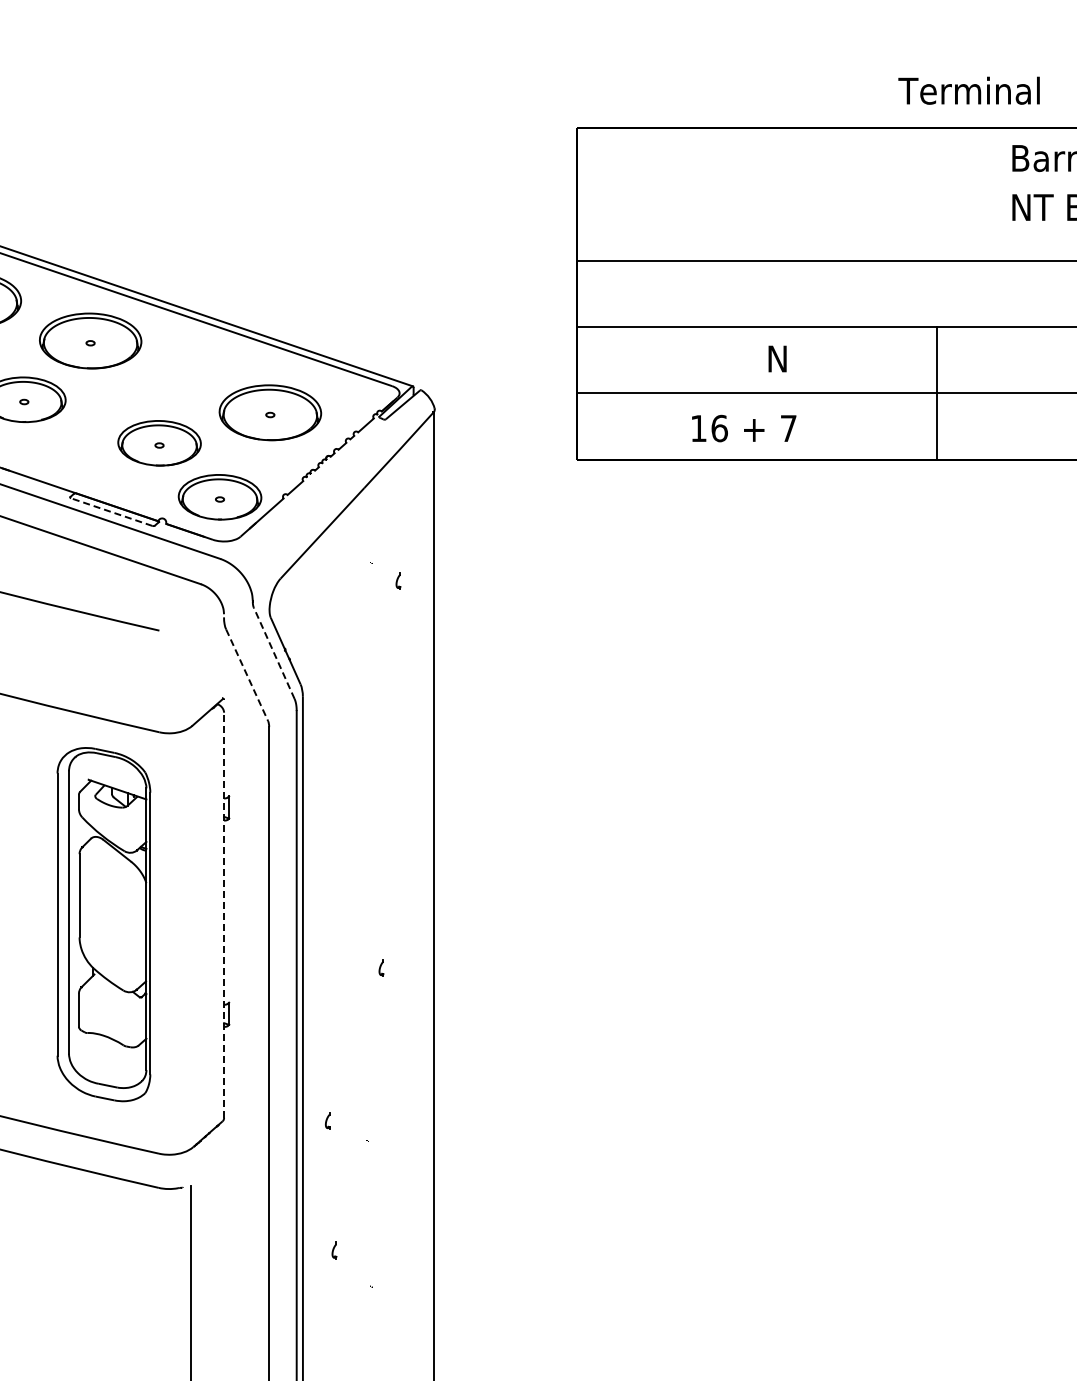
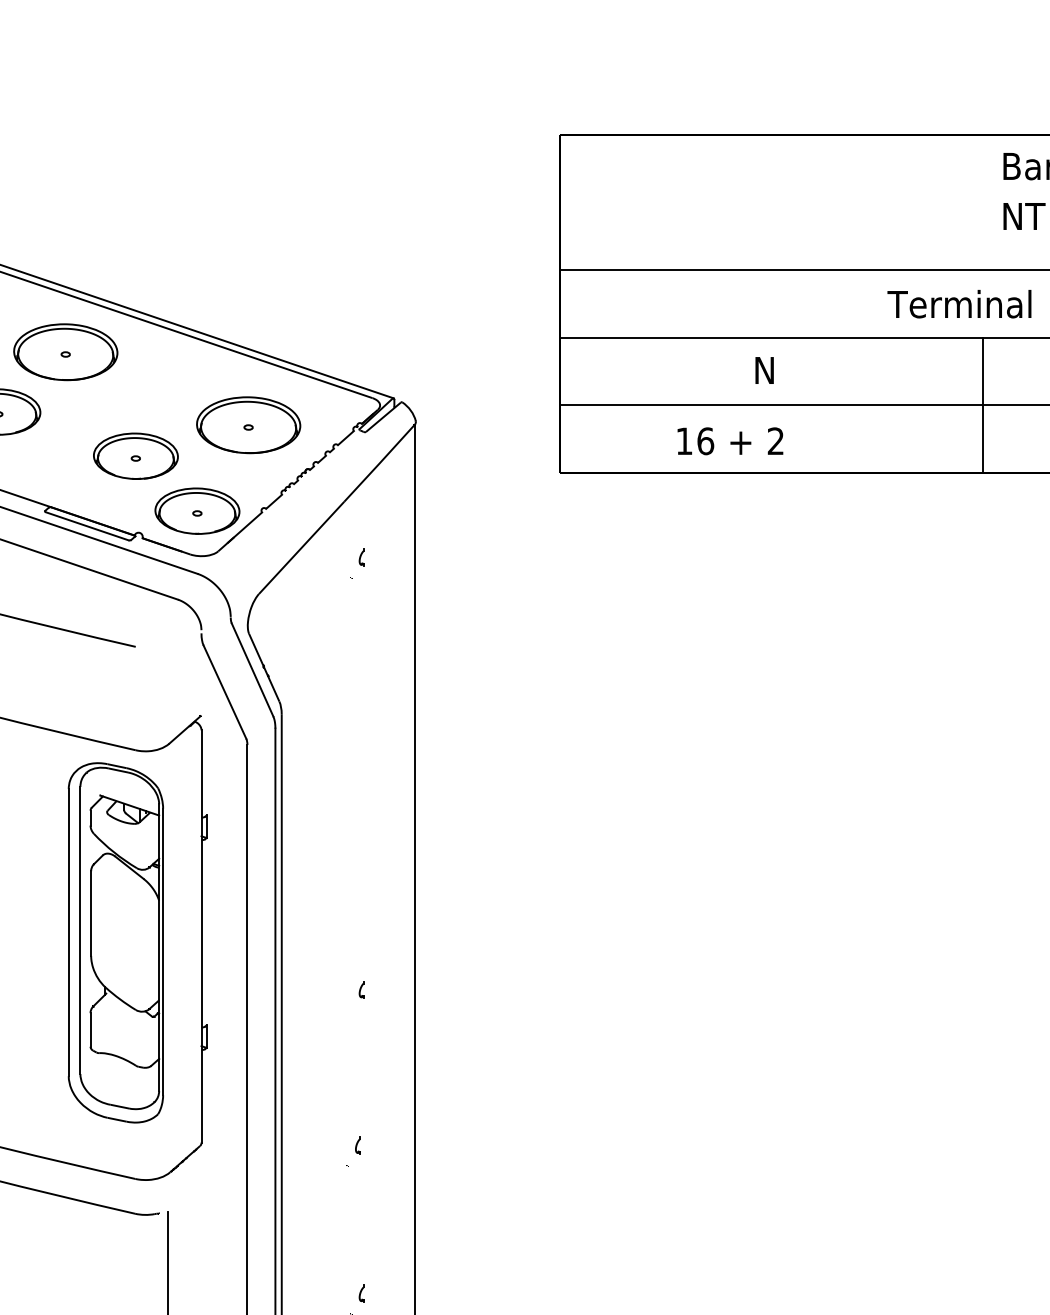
text: (968, 90) -> (958, 303), moved
line: (937, 392) -> (983, 404), moved
text: (788, 427) -> (775, 440), 7 -> 2
line: (111, 512) -> (87, 526), dashed -> solid
part: (398, 580) -> (361, 557), moved
line: (274, 653) -> (252, 670), dashed -> solid
line: (247, 675) -> (225, 692), dashed -> solid
line: (224, 915) -> (201, 936), dashed -> solid
part: (103, 924) -> (115, 942), moved
part: (327, 1120) -> (357, 1145), moved
part: (334, 1250) -> (361, 1293), moved

